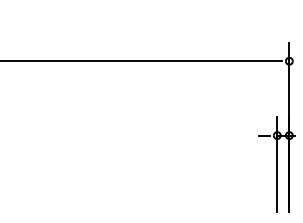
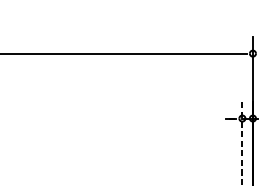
line: (277, 163) -> (242, 142), solid -> dashed

